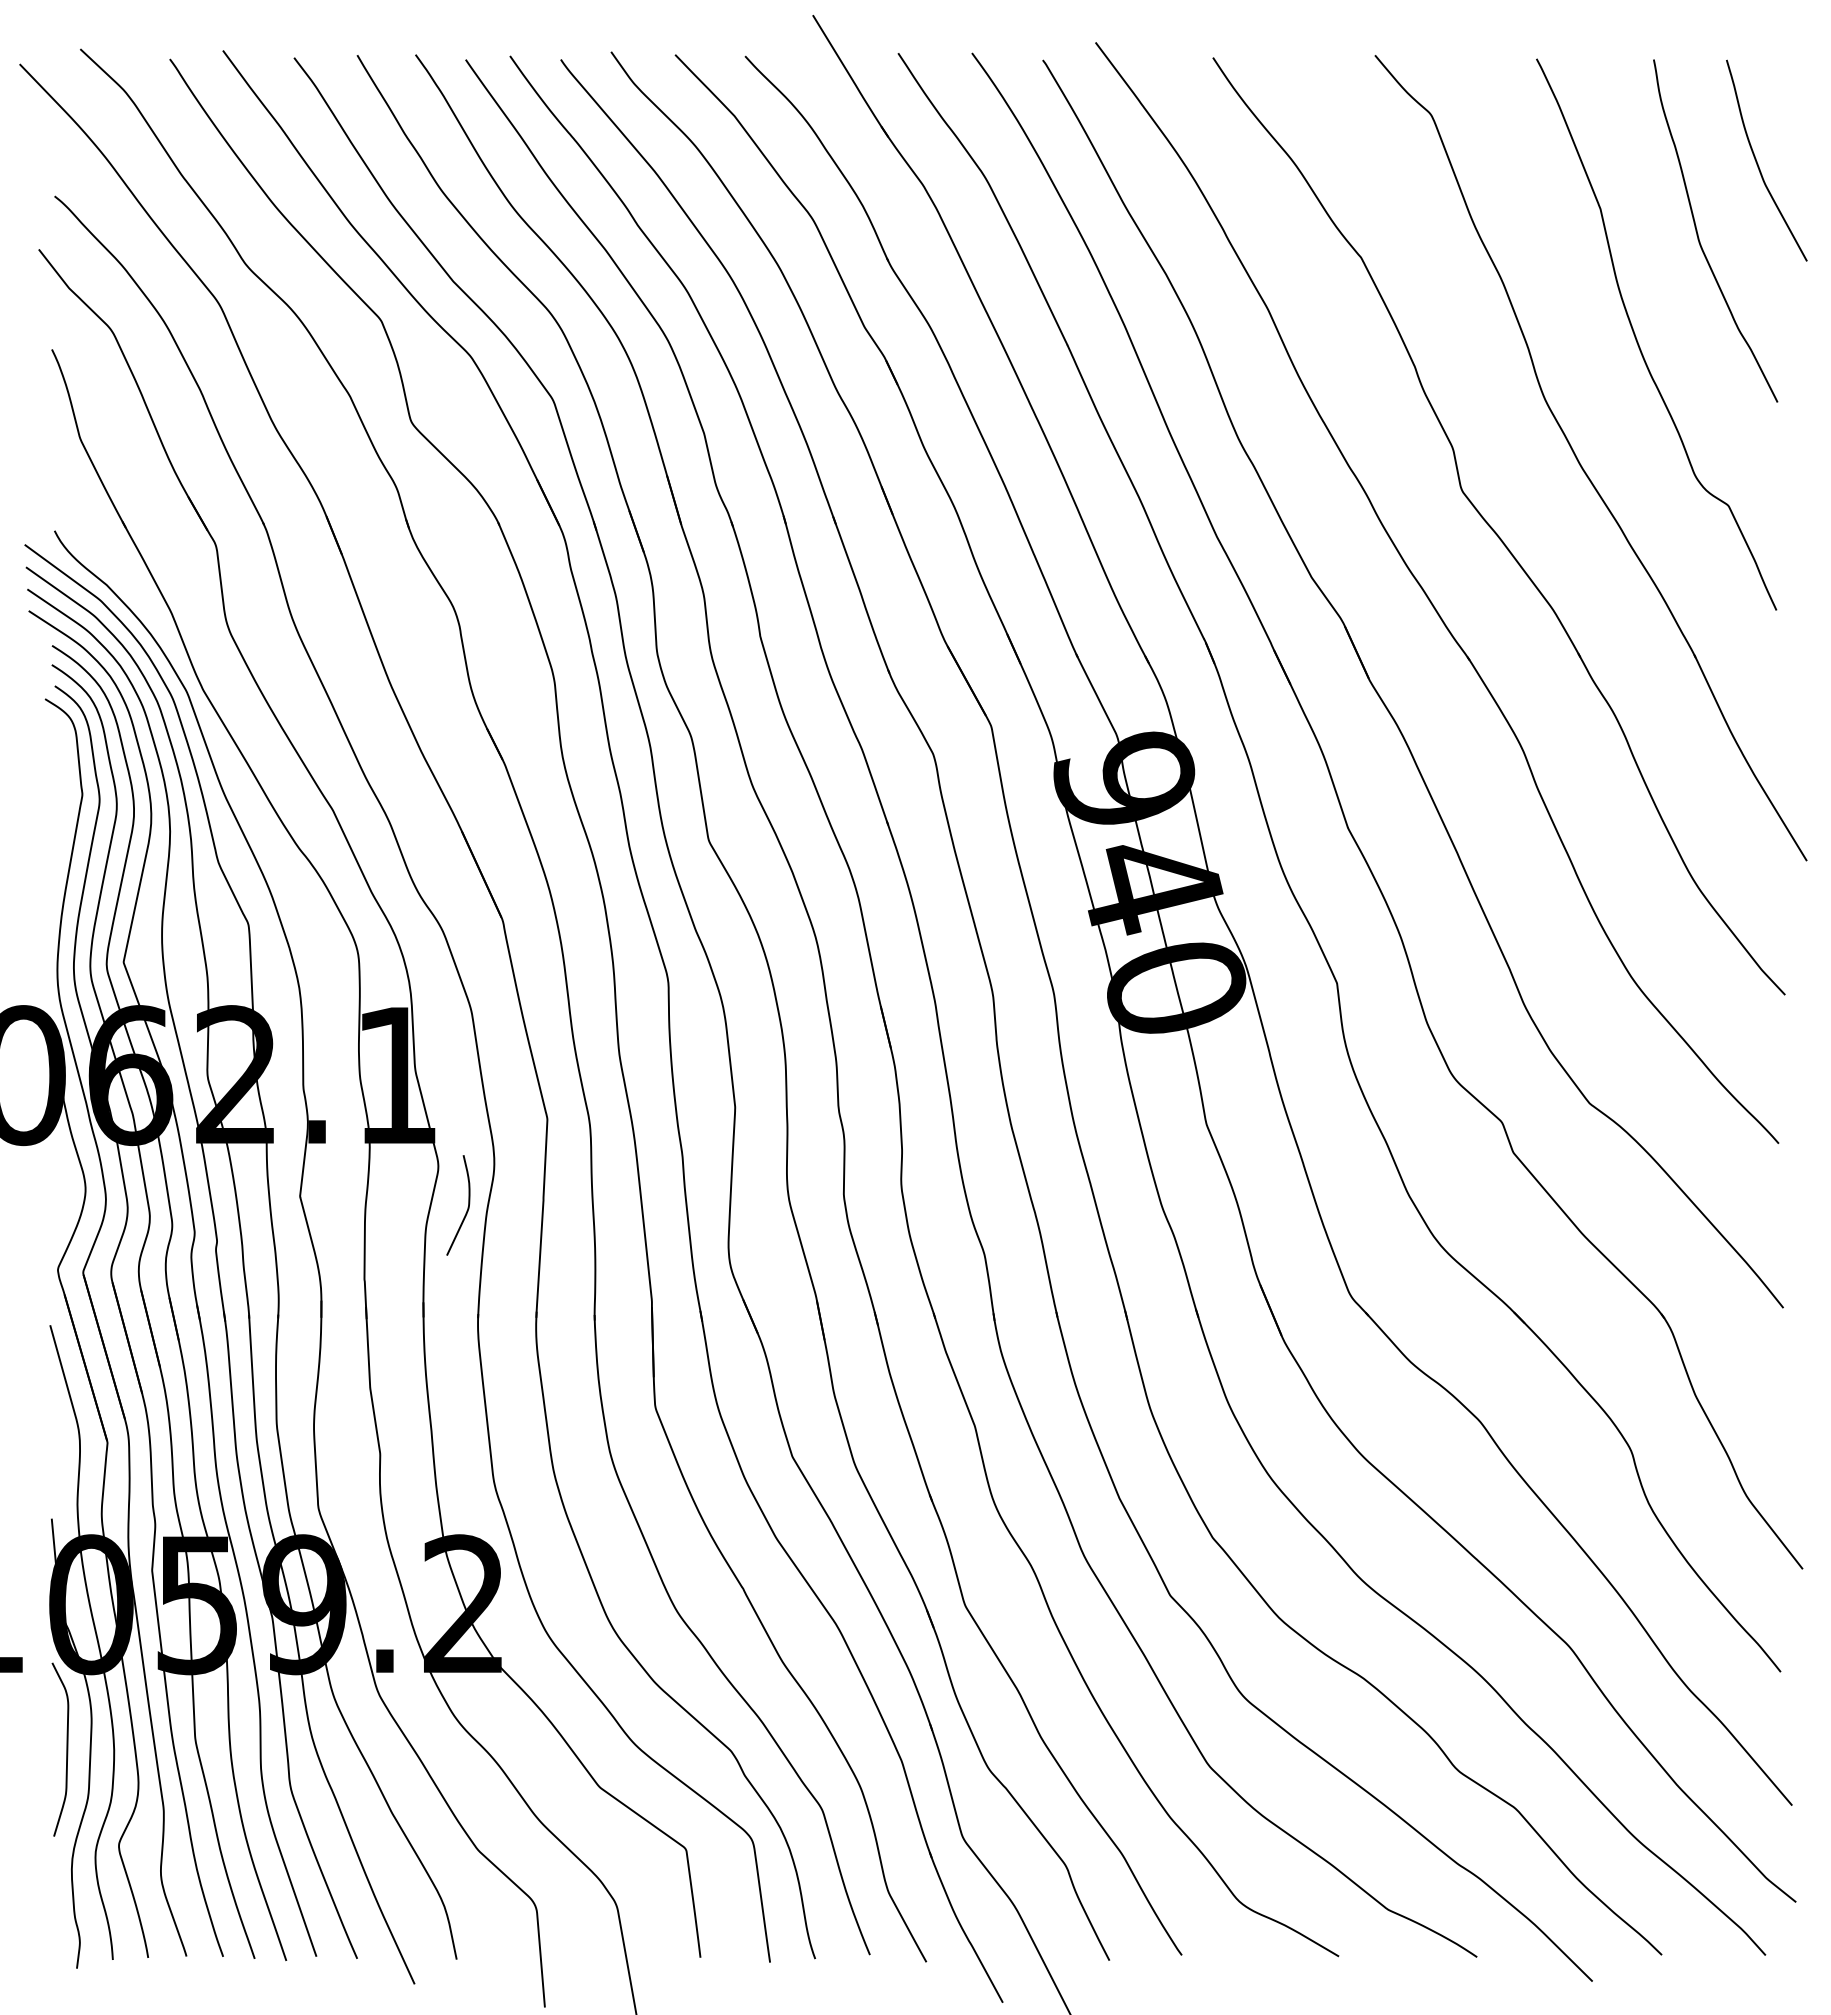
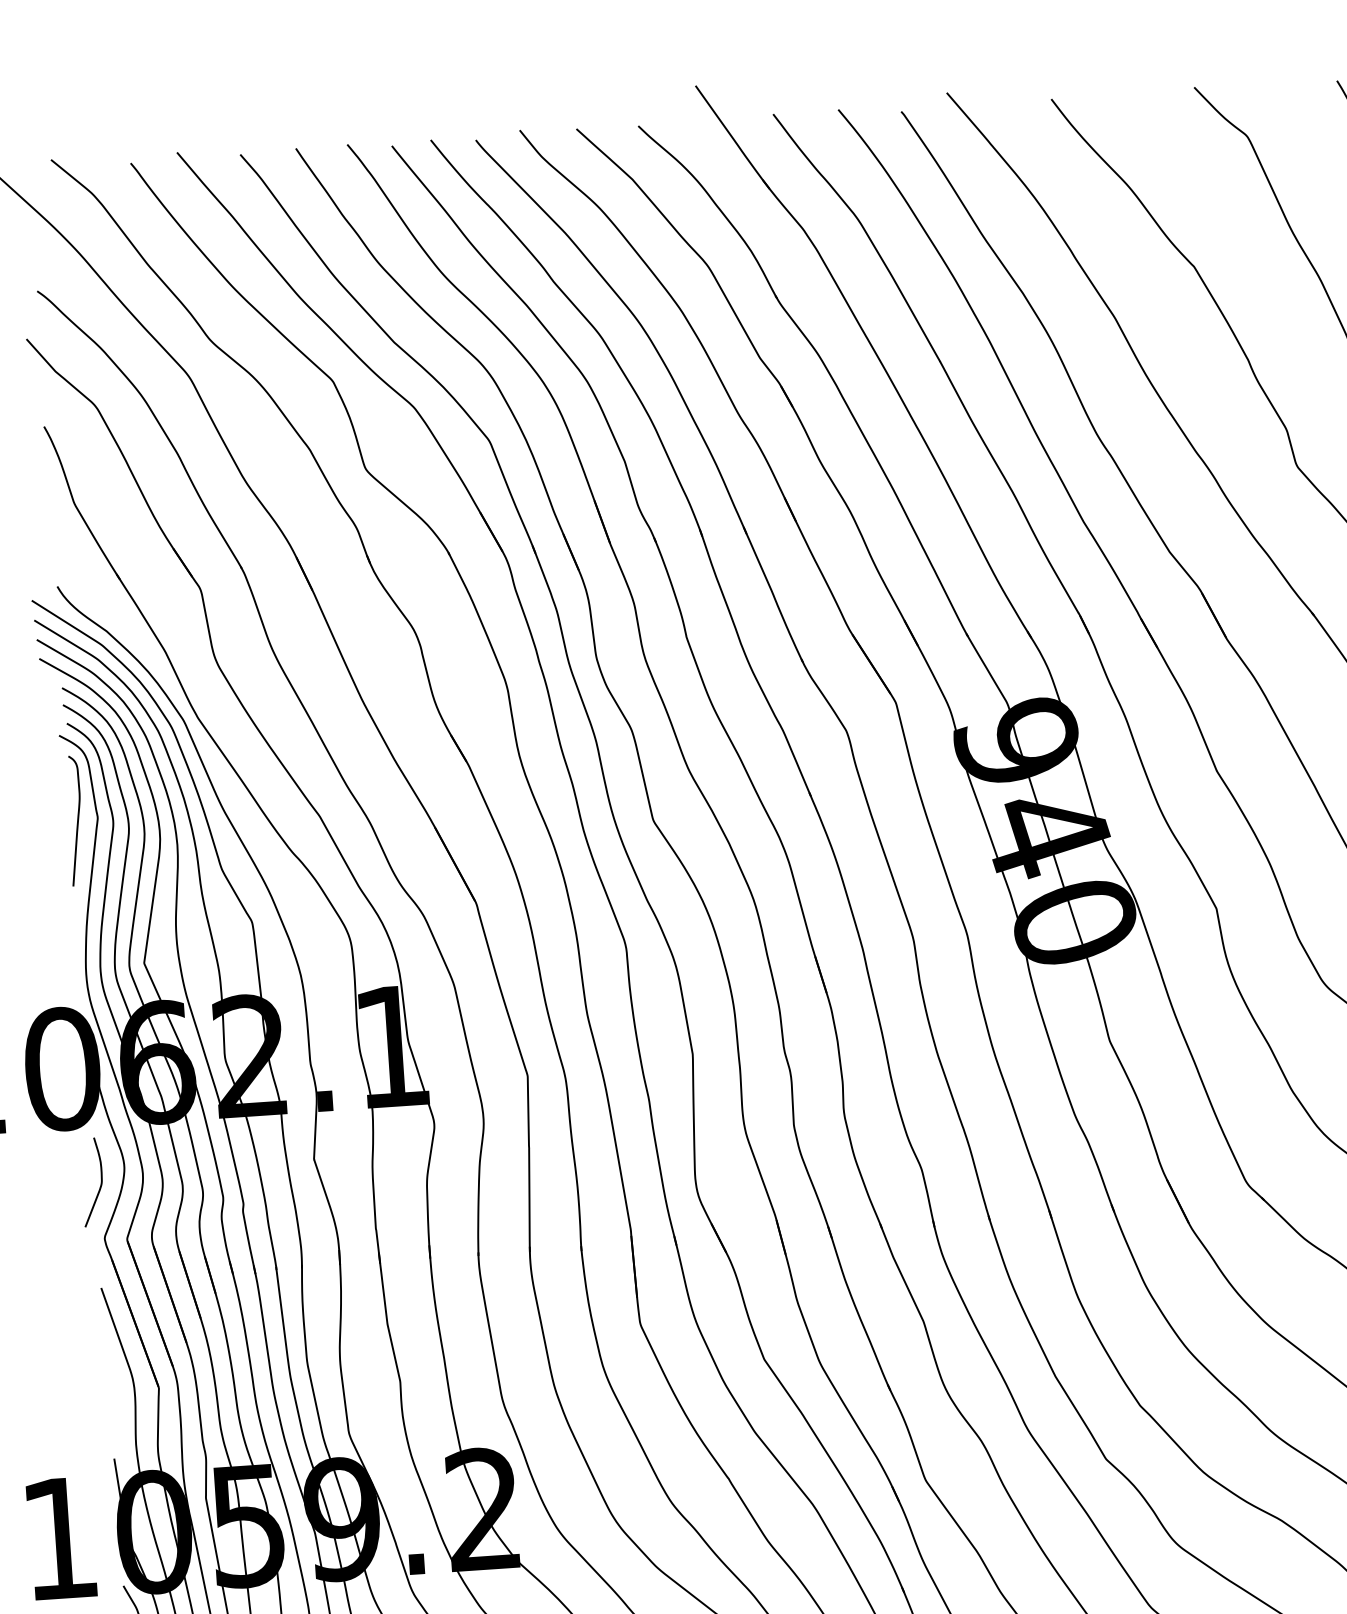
curve: (58, 798) -> (76, 822), added
curve: (467, 1207) -> (100, 1183), moved

